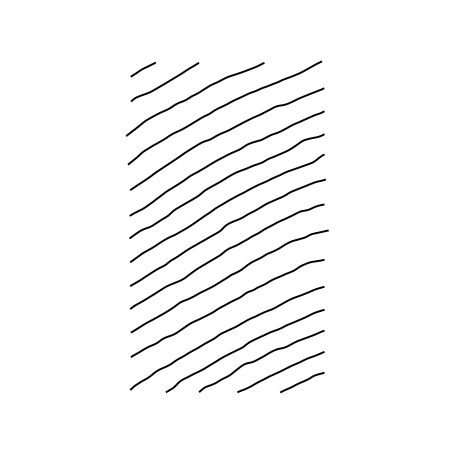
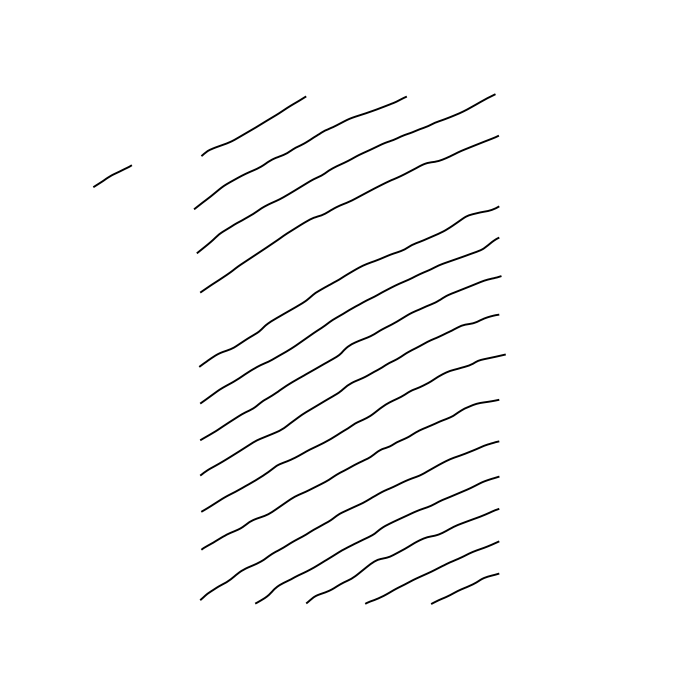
line: (142, 69) -> (111, 176), moved
curve: (223, 158) -> (343, 243), removed

